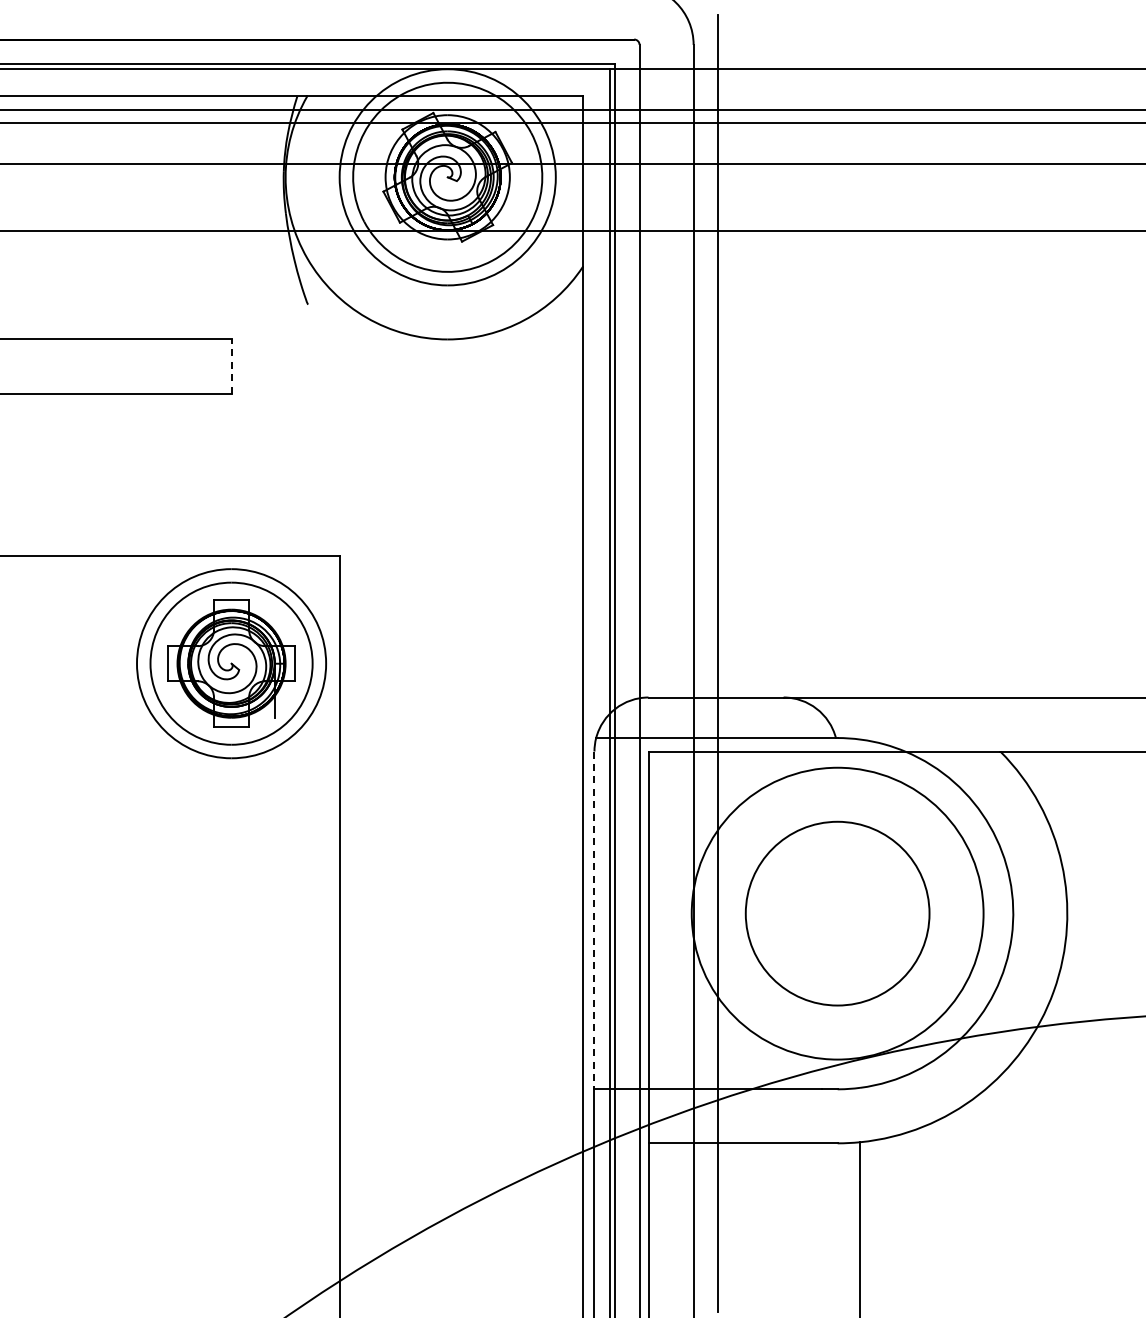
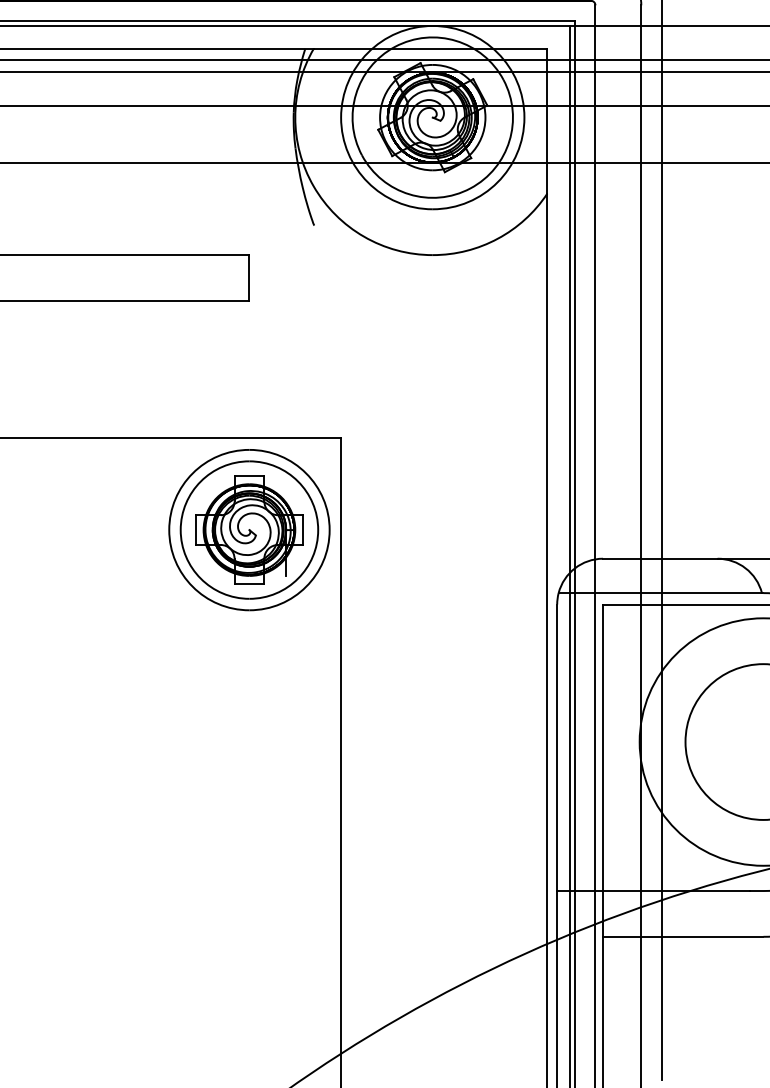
line: (231, 366) -> (249, 278), dashed -> solid
line: (594, 920) -> (557, 747), dashed -> solid

